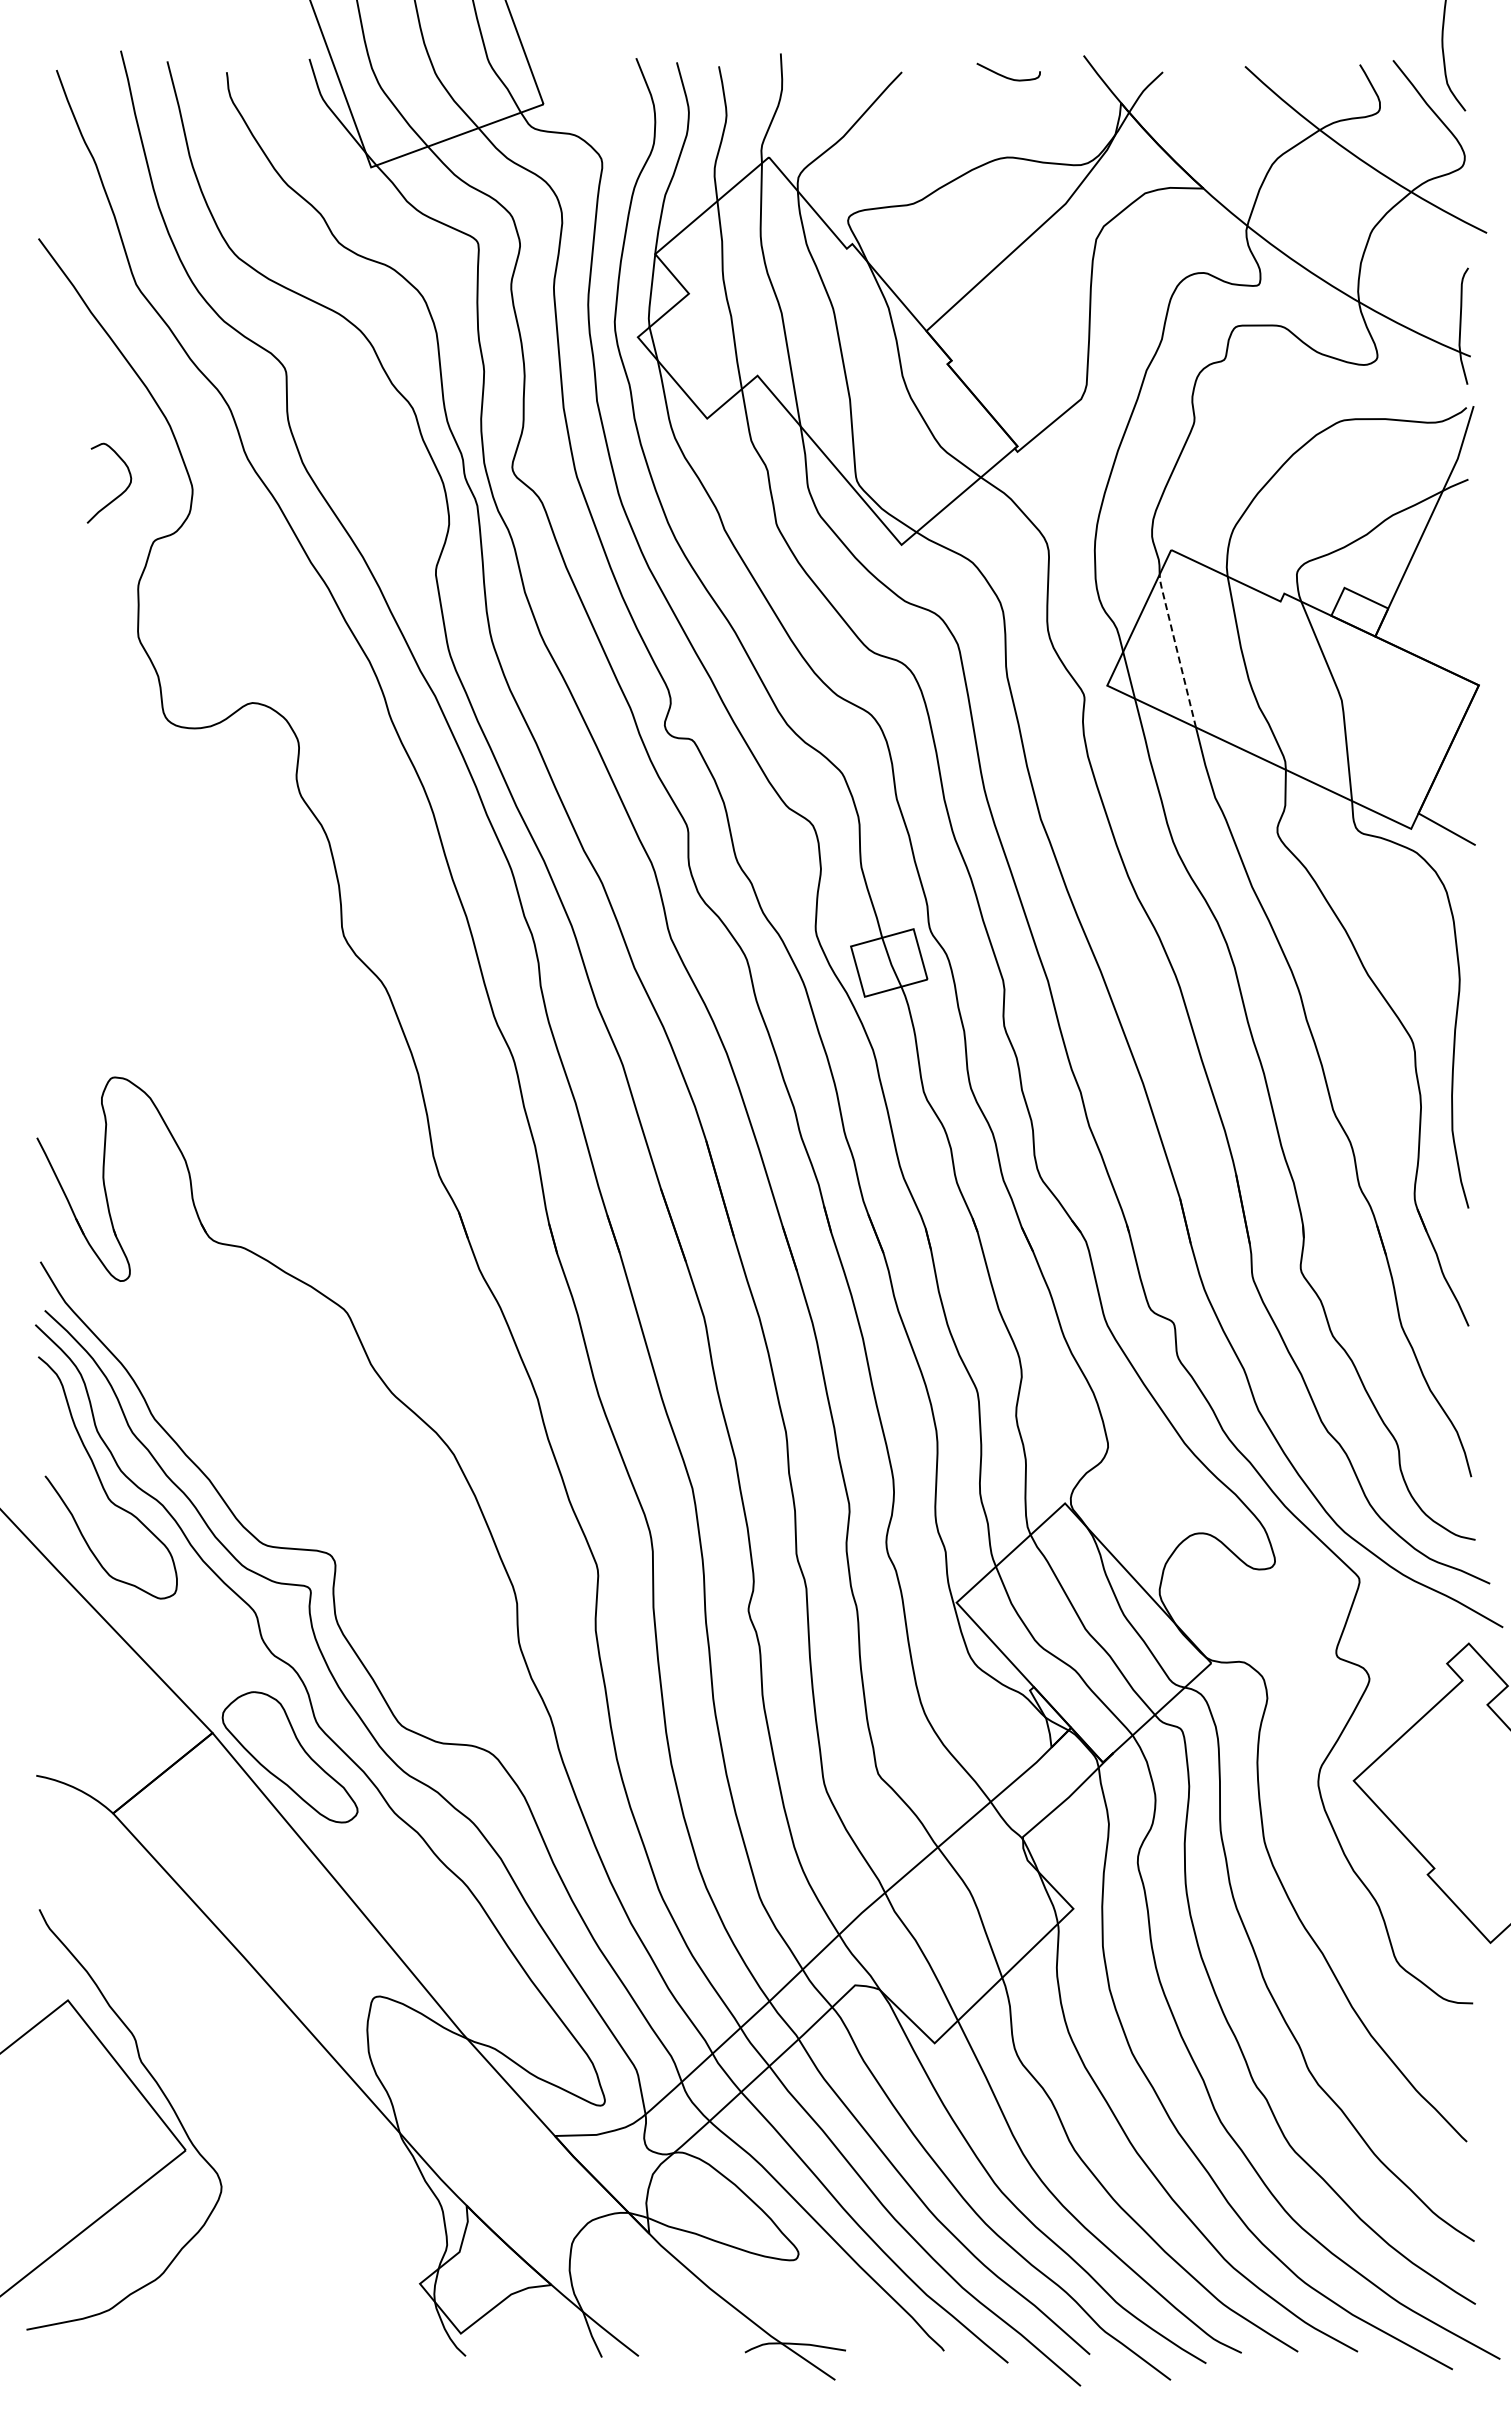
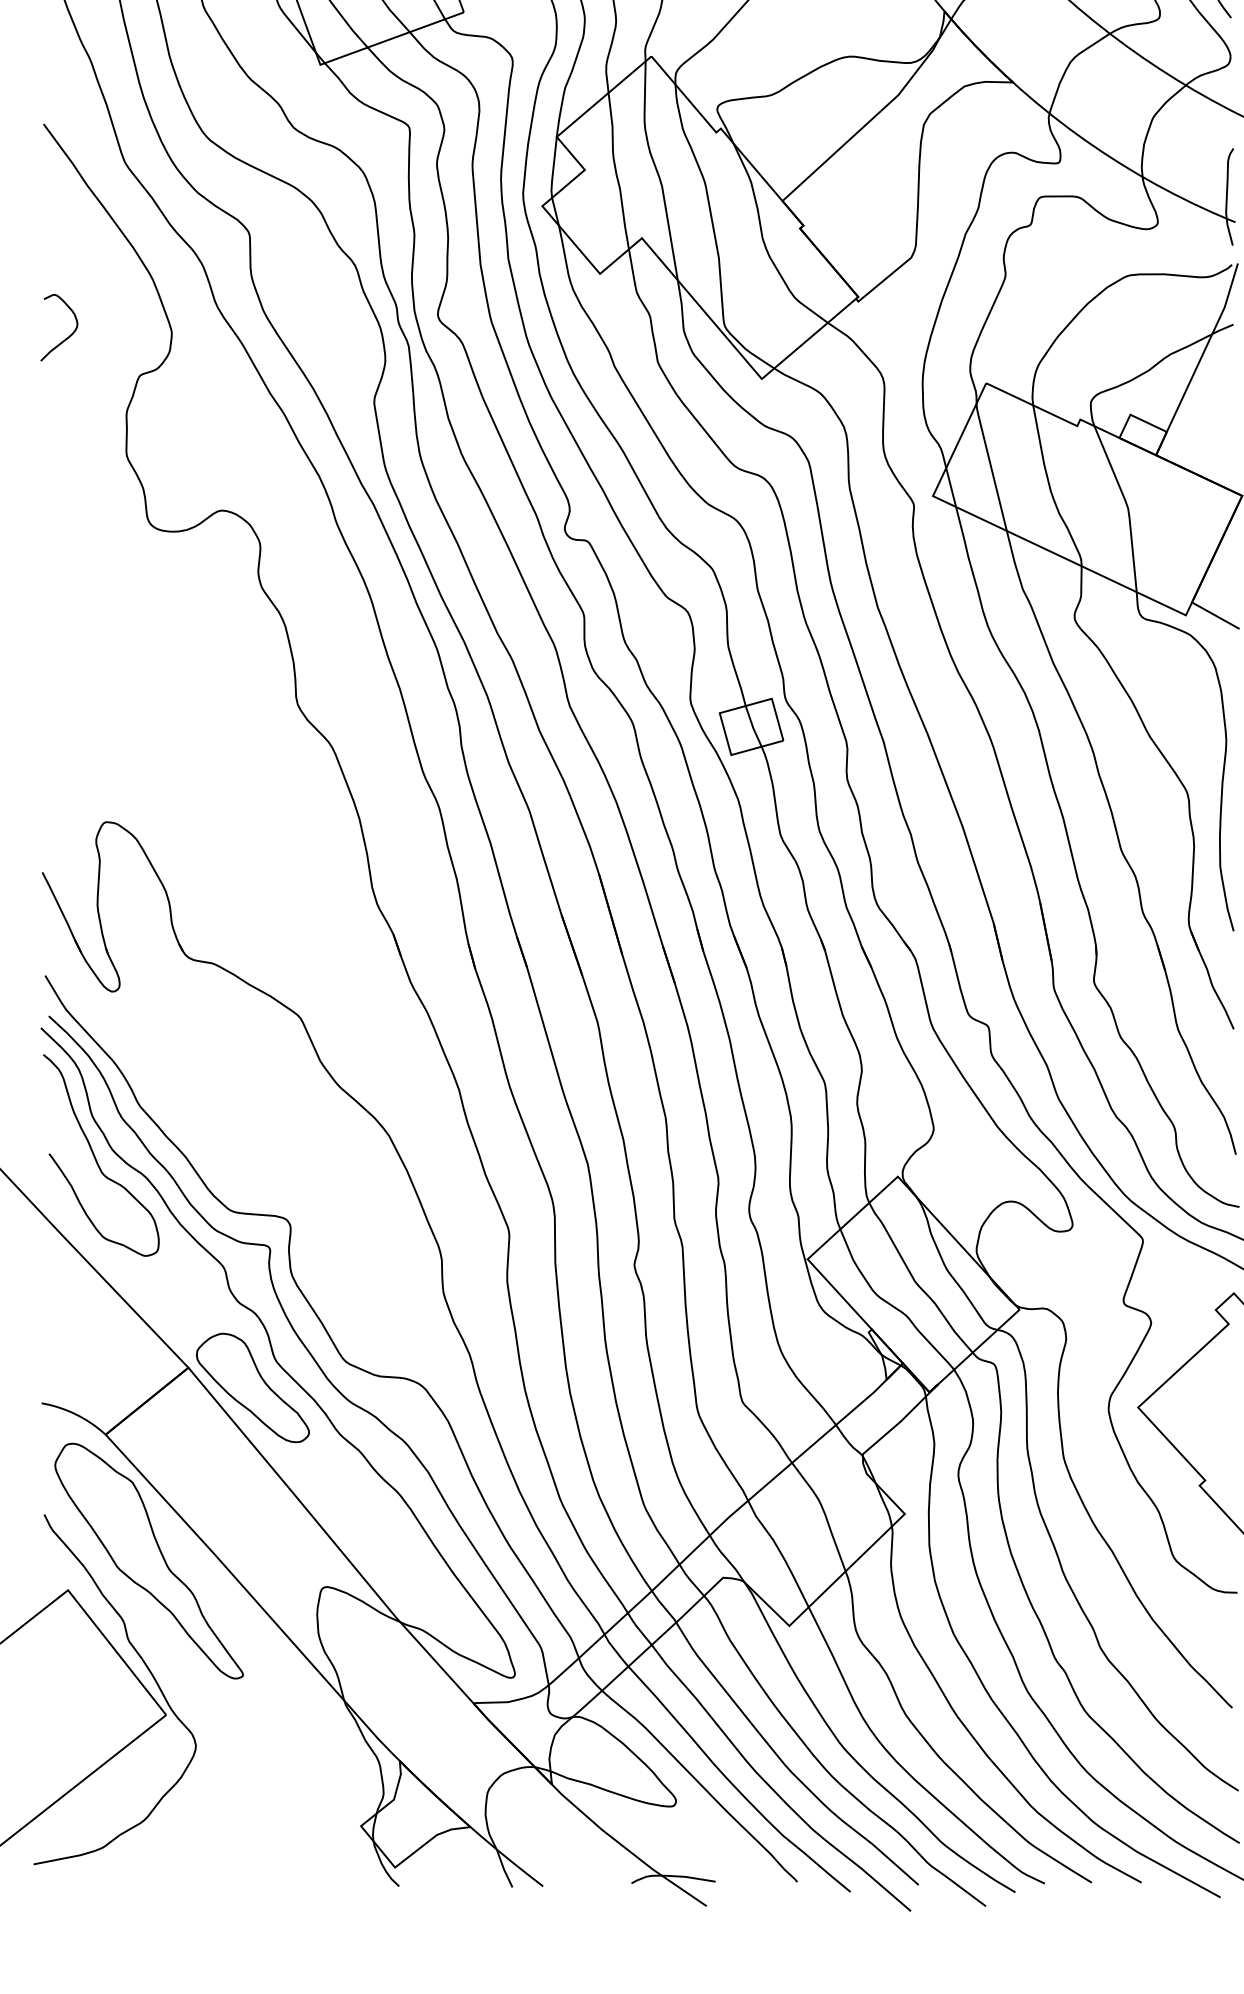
curve: (120, 493) -> (68, 336), moved
line: (1176, 649) -> (990, 466), dashed -> solid
part: (165, 1965) -> (149, 1561), added

